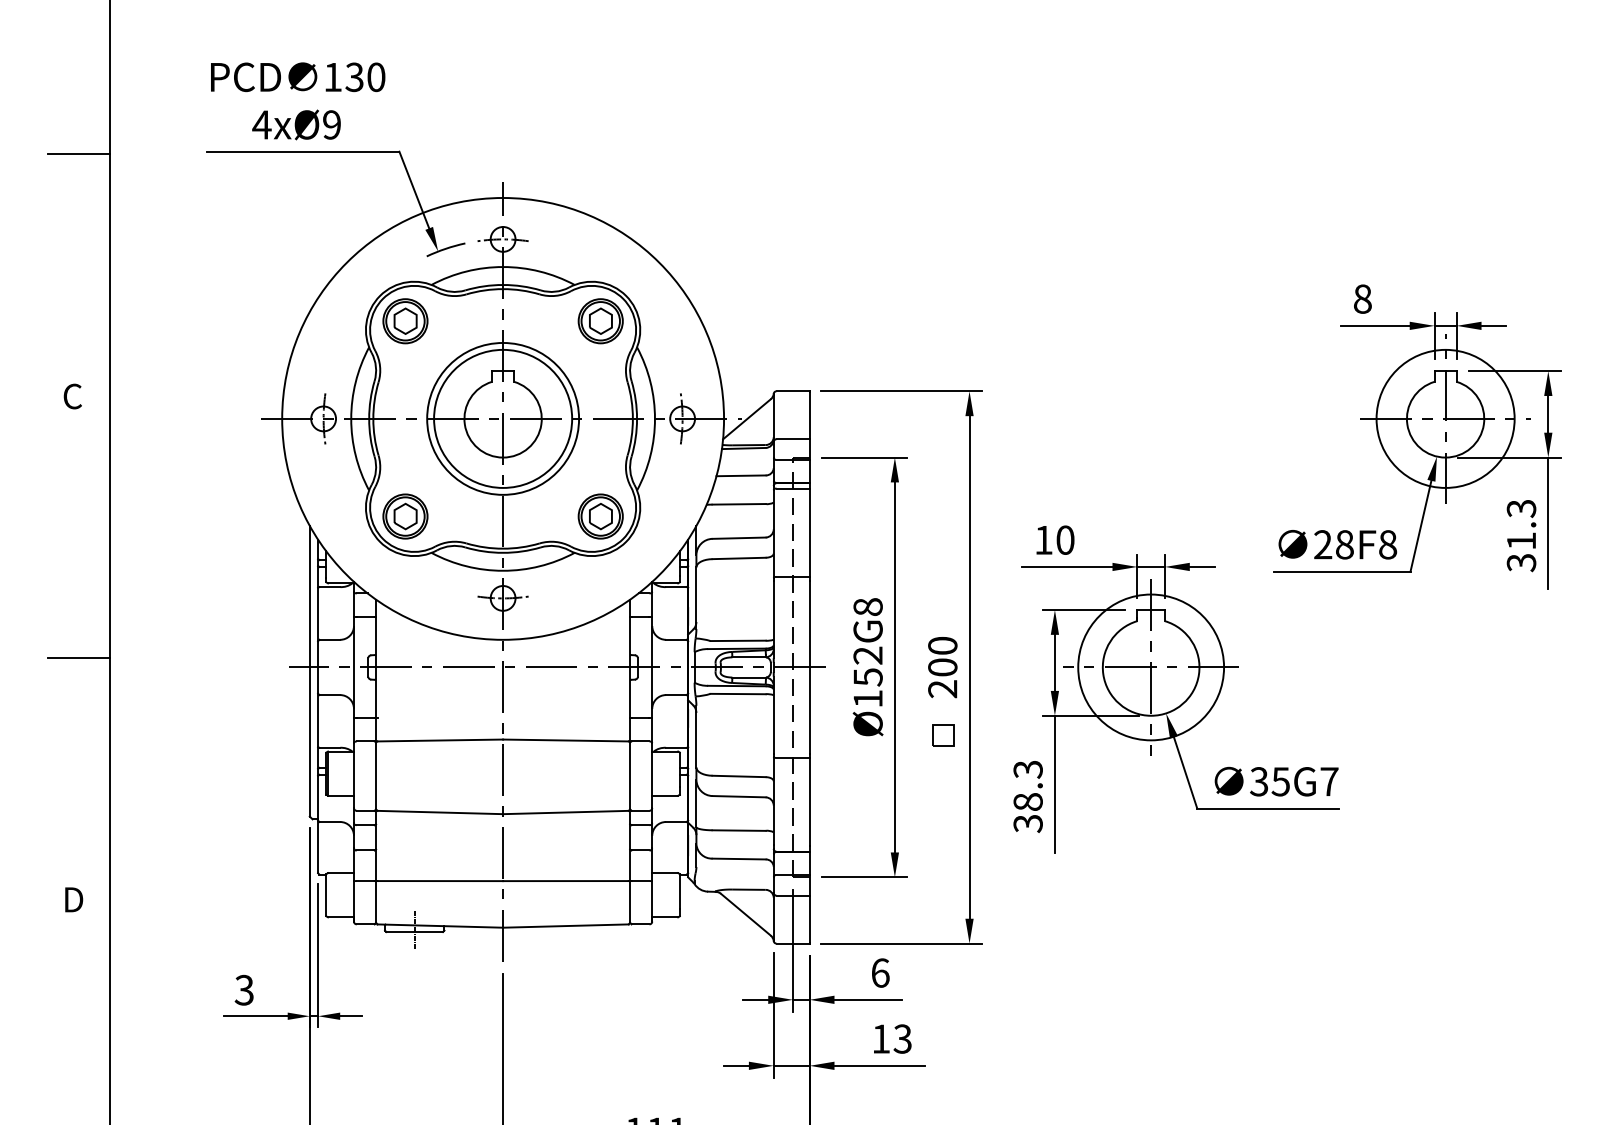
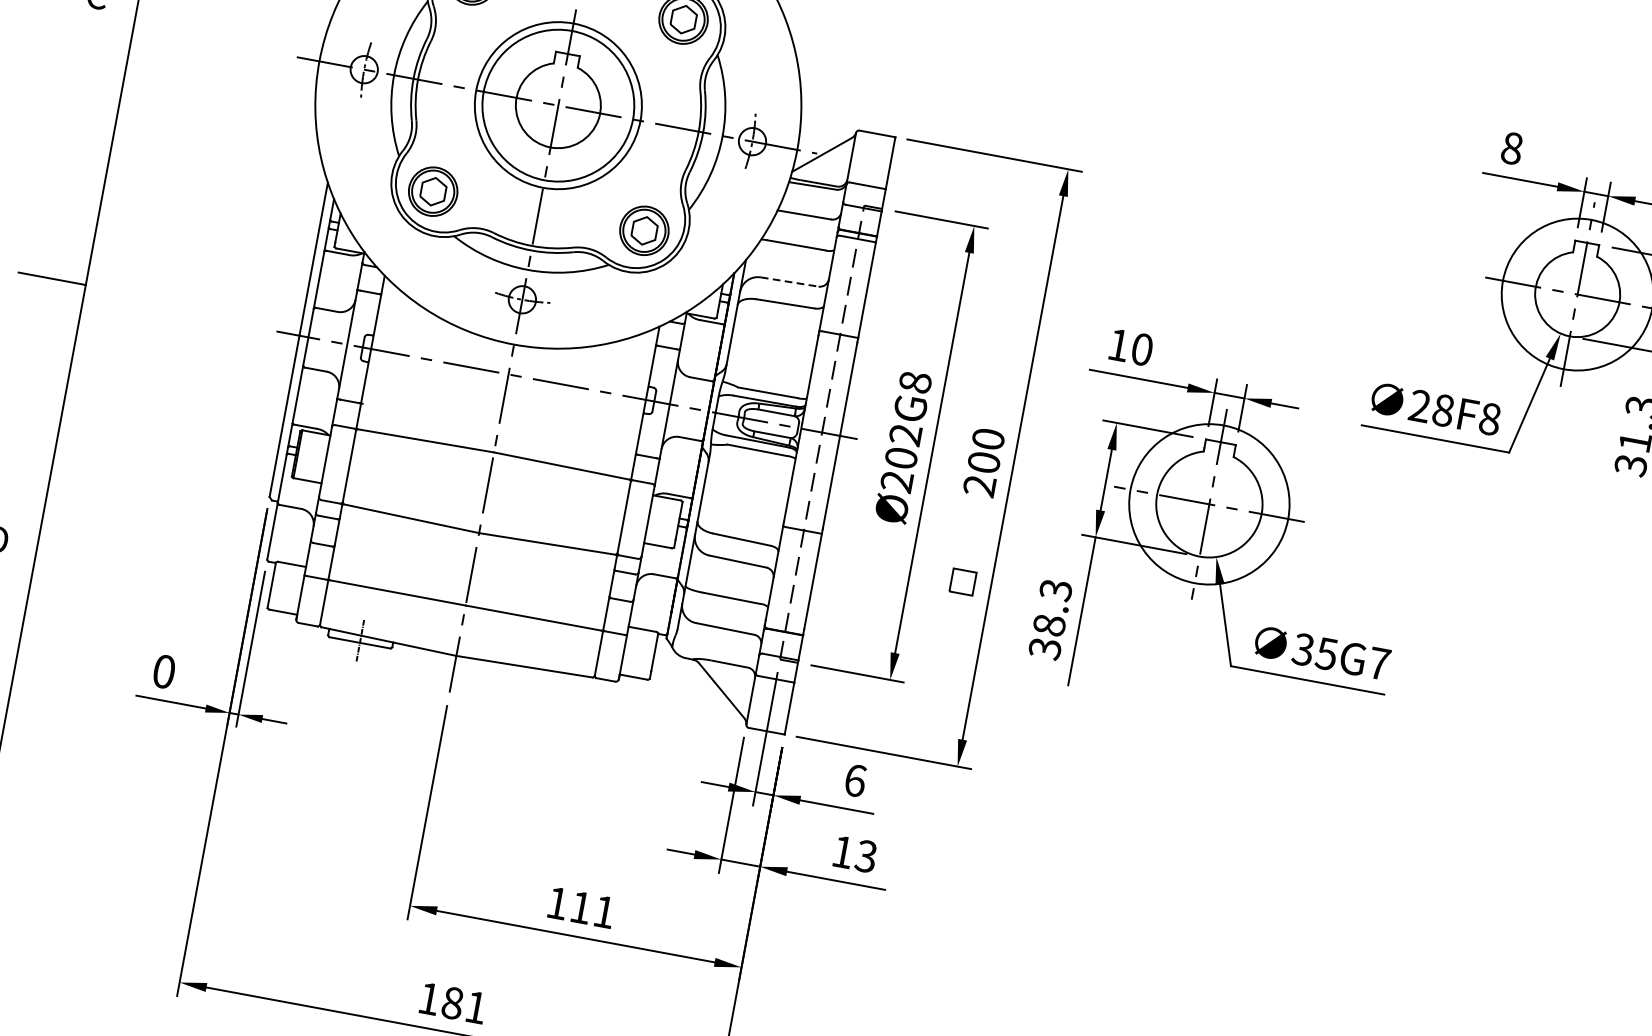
line: (739, 538) -> (790, 282), solid -> dashed
text: (867, 687) -> (898, 469), Ø152G8 -> Ø202G8
part: (943, 735) -> (962, 581), moved
text: (243, 990) -> (163, 671), 3 -> 0

